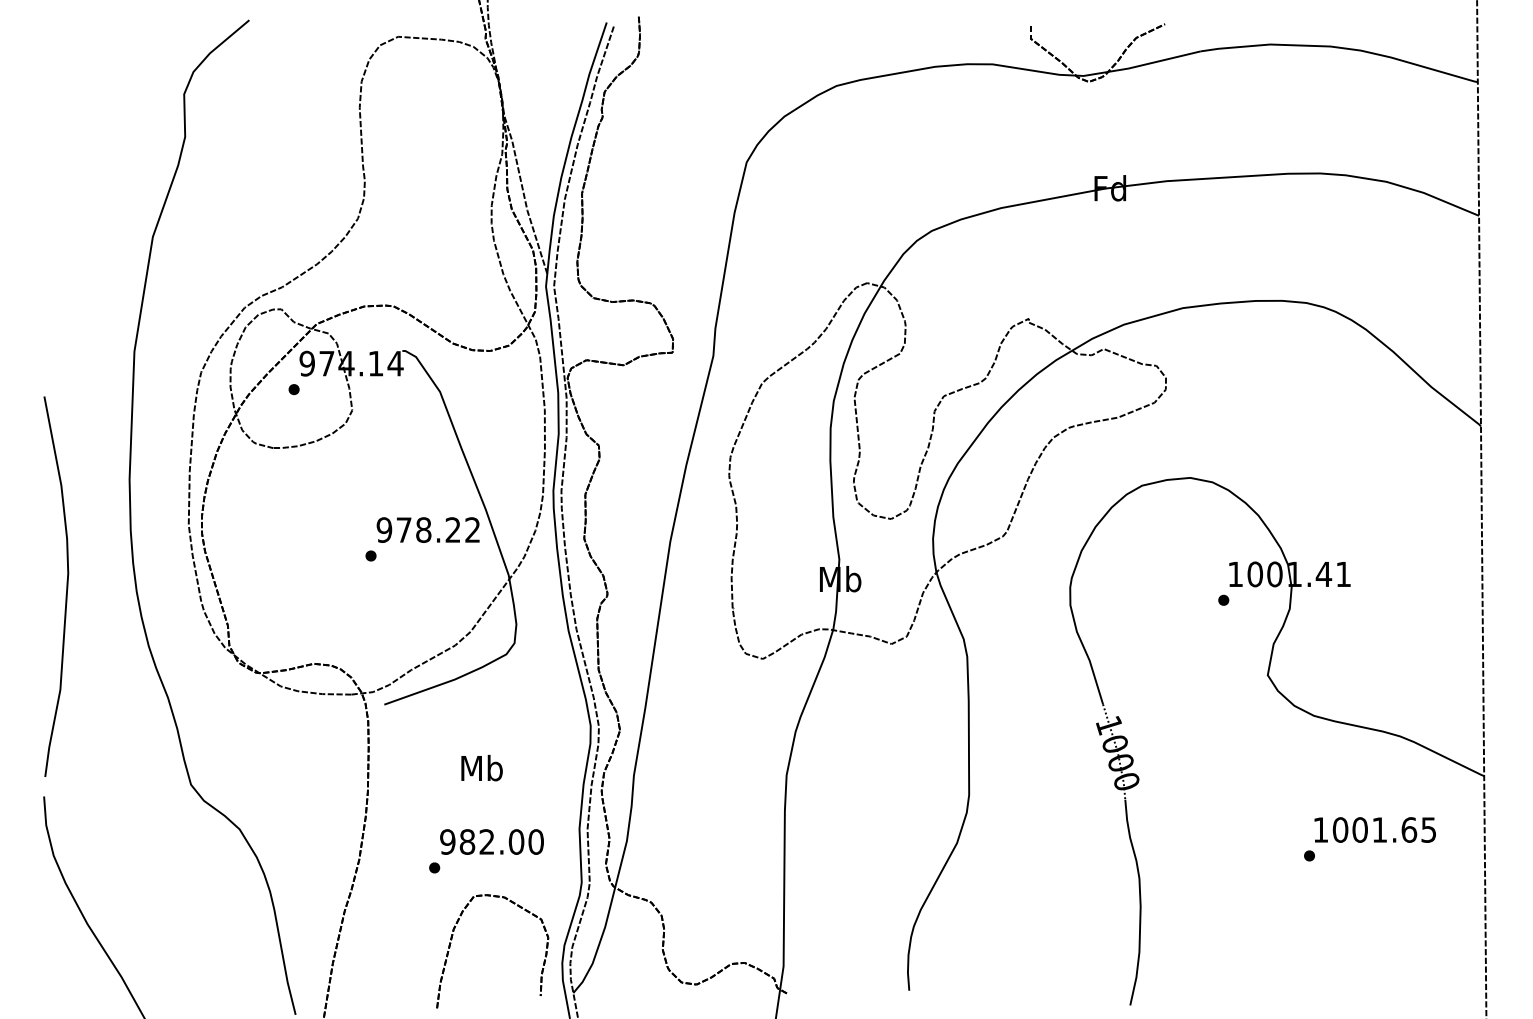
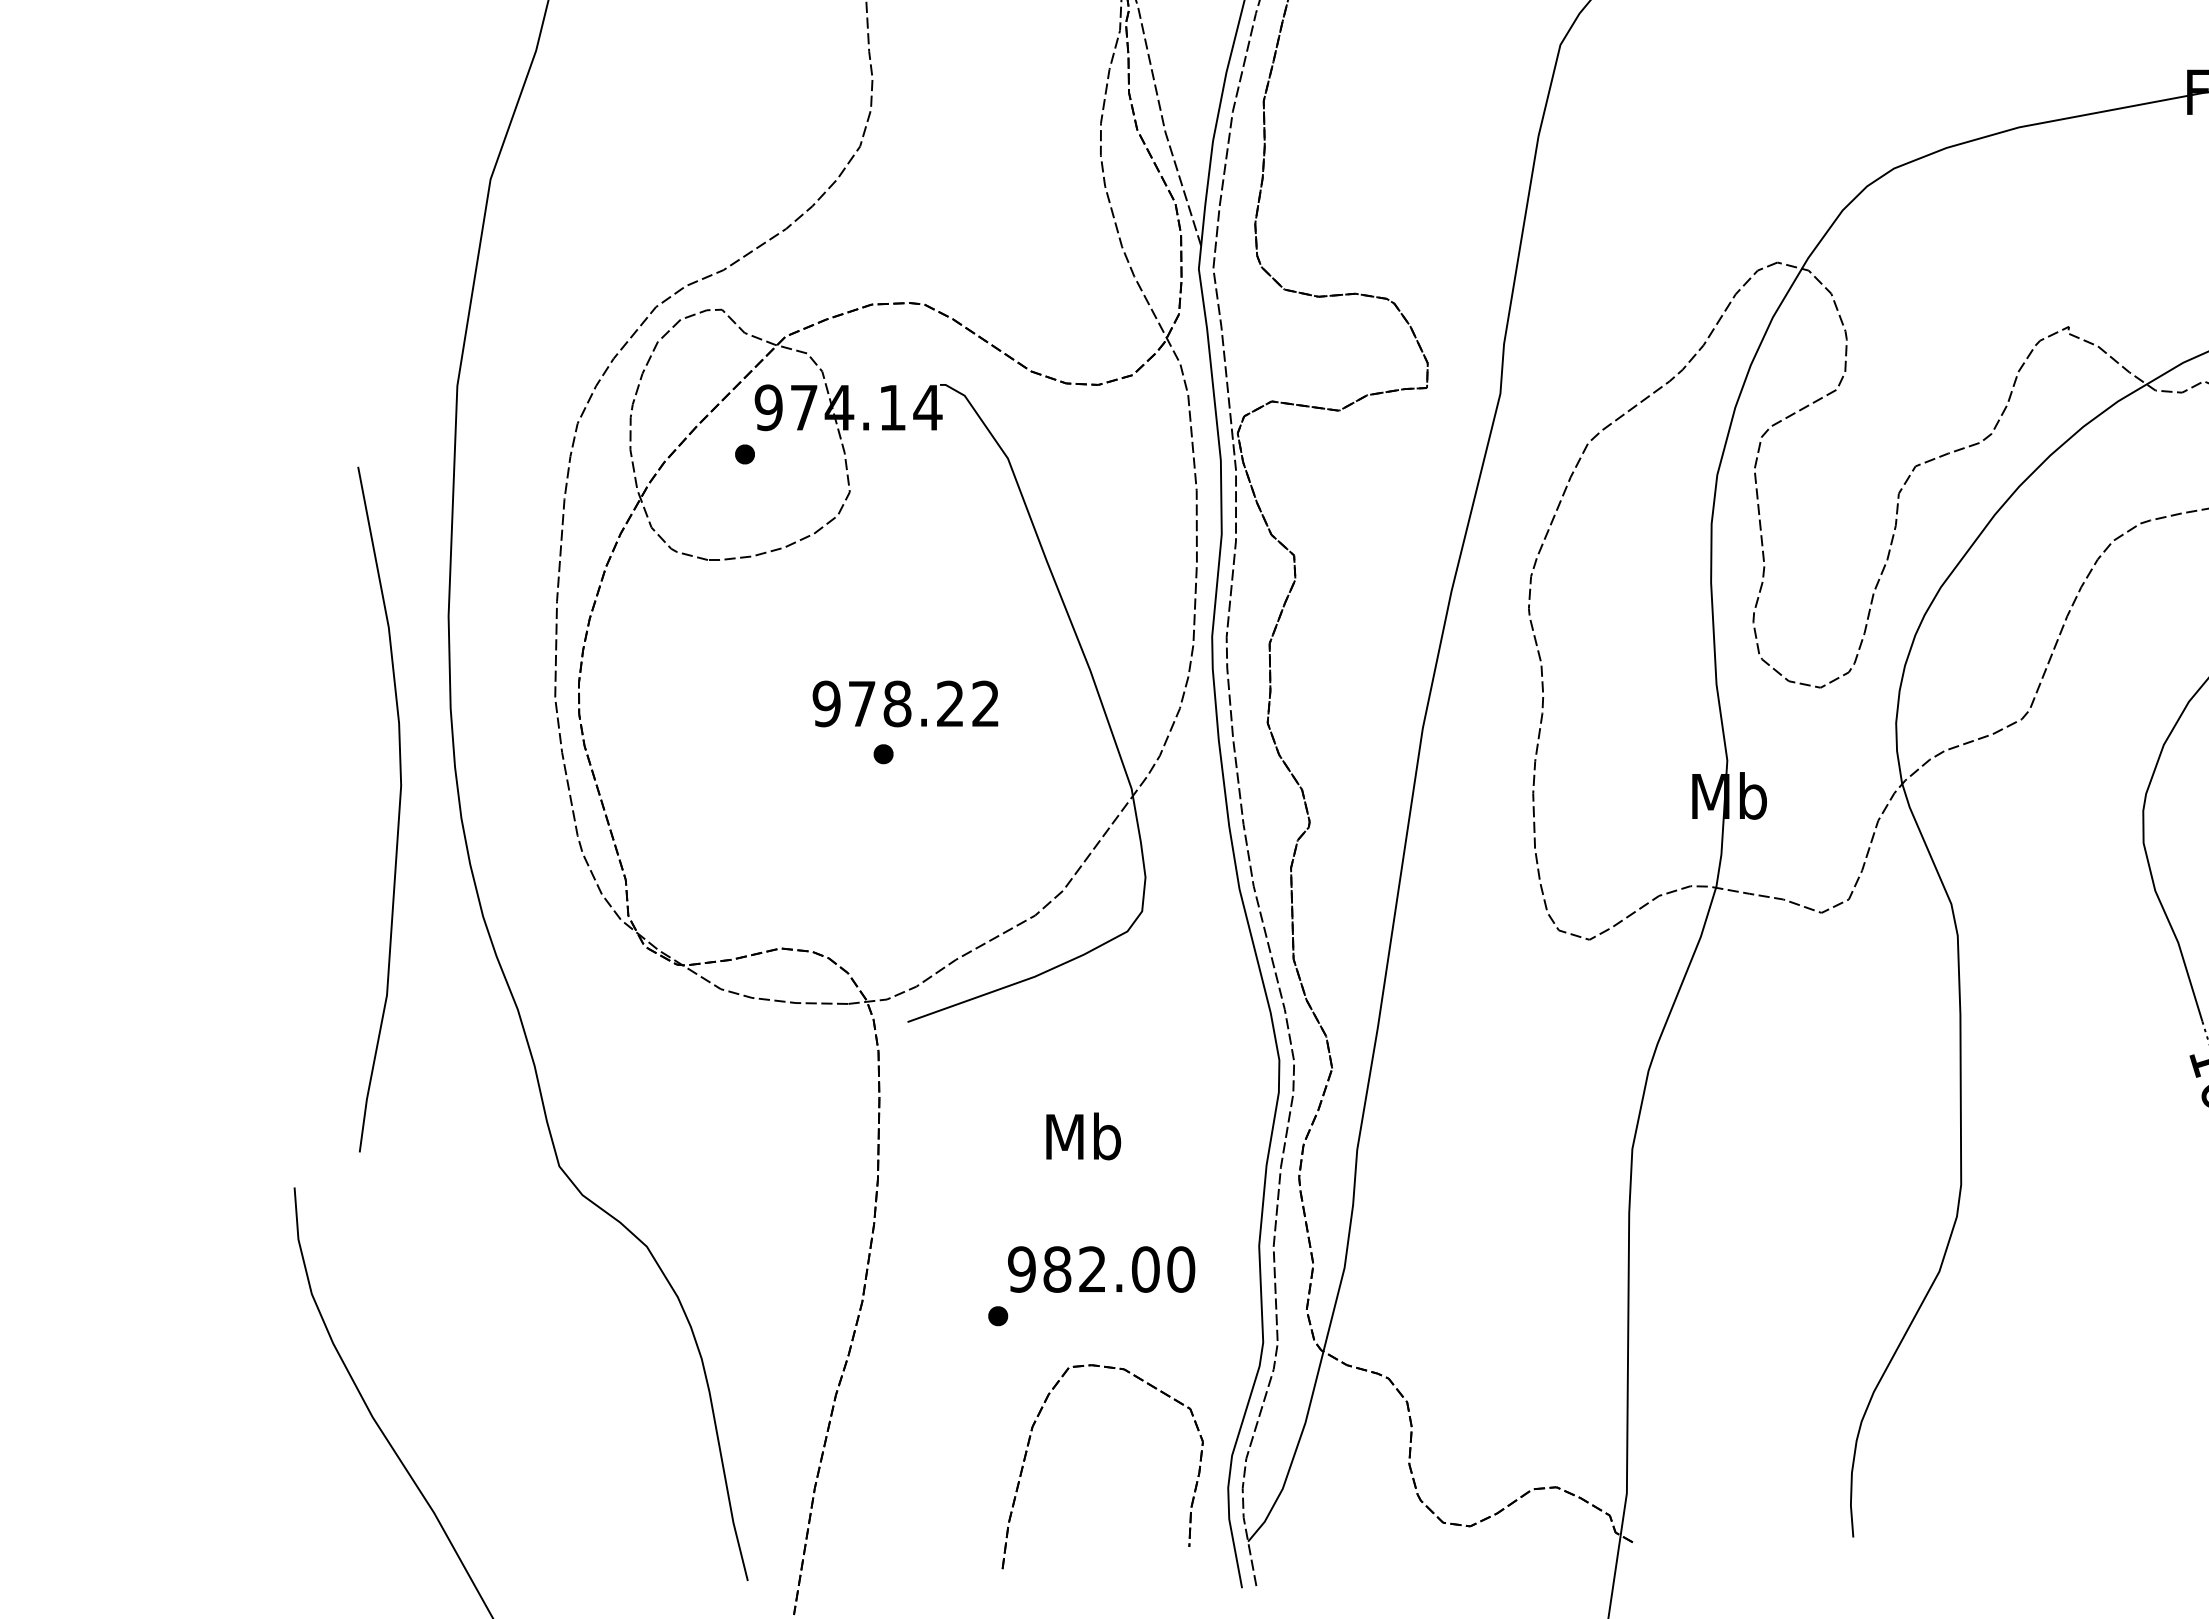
text: (427, 529) -> (904, 702), moved
curve: (66, 586) -> (398, 809), moved

